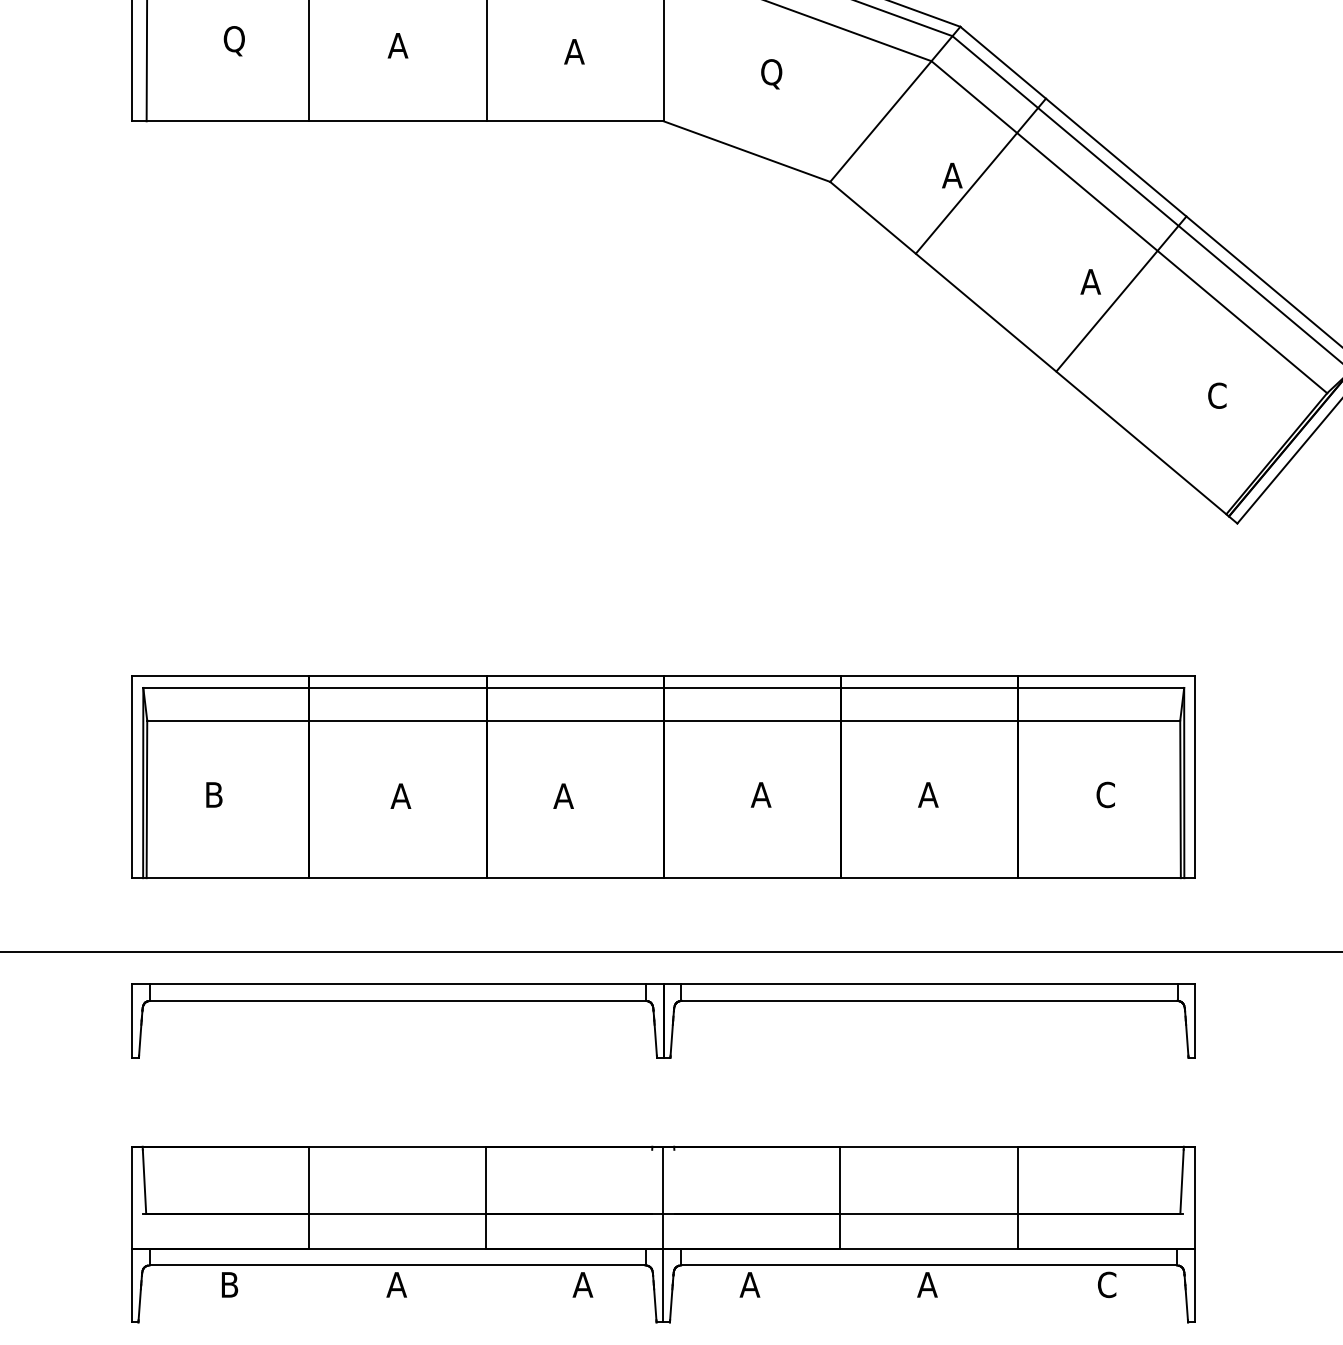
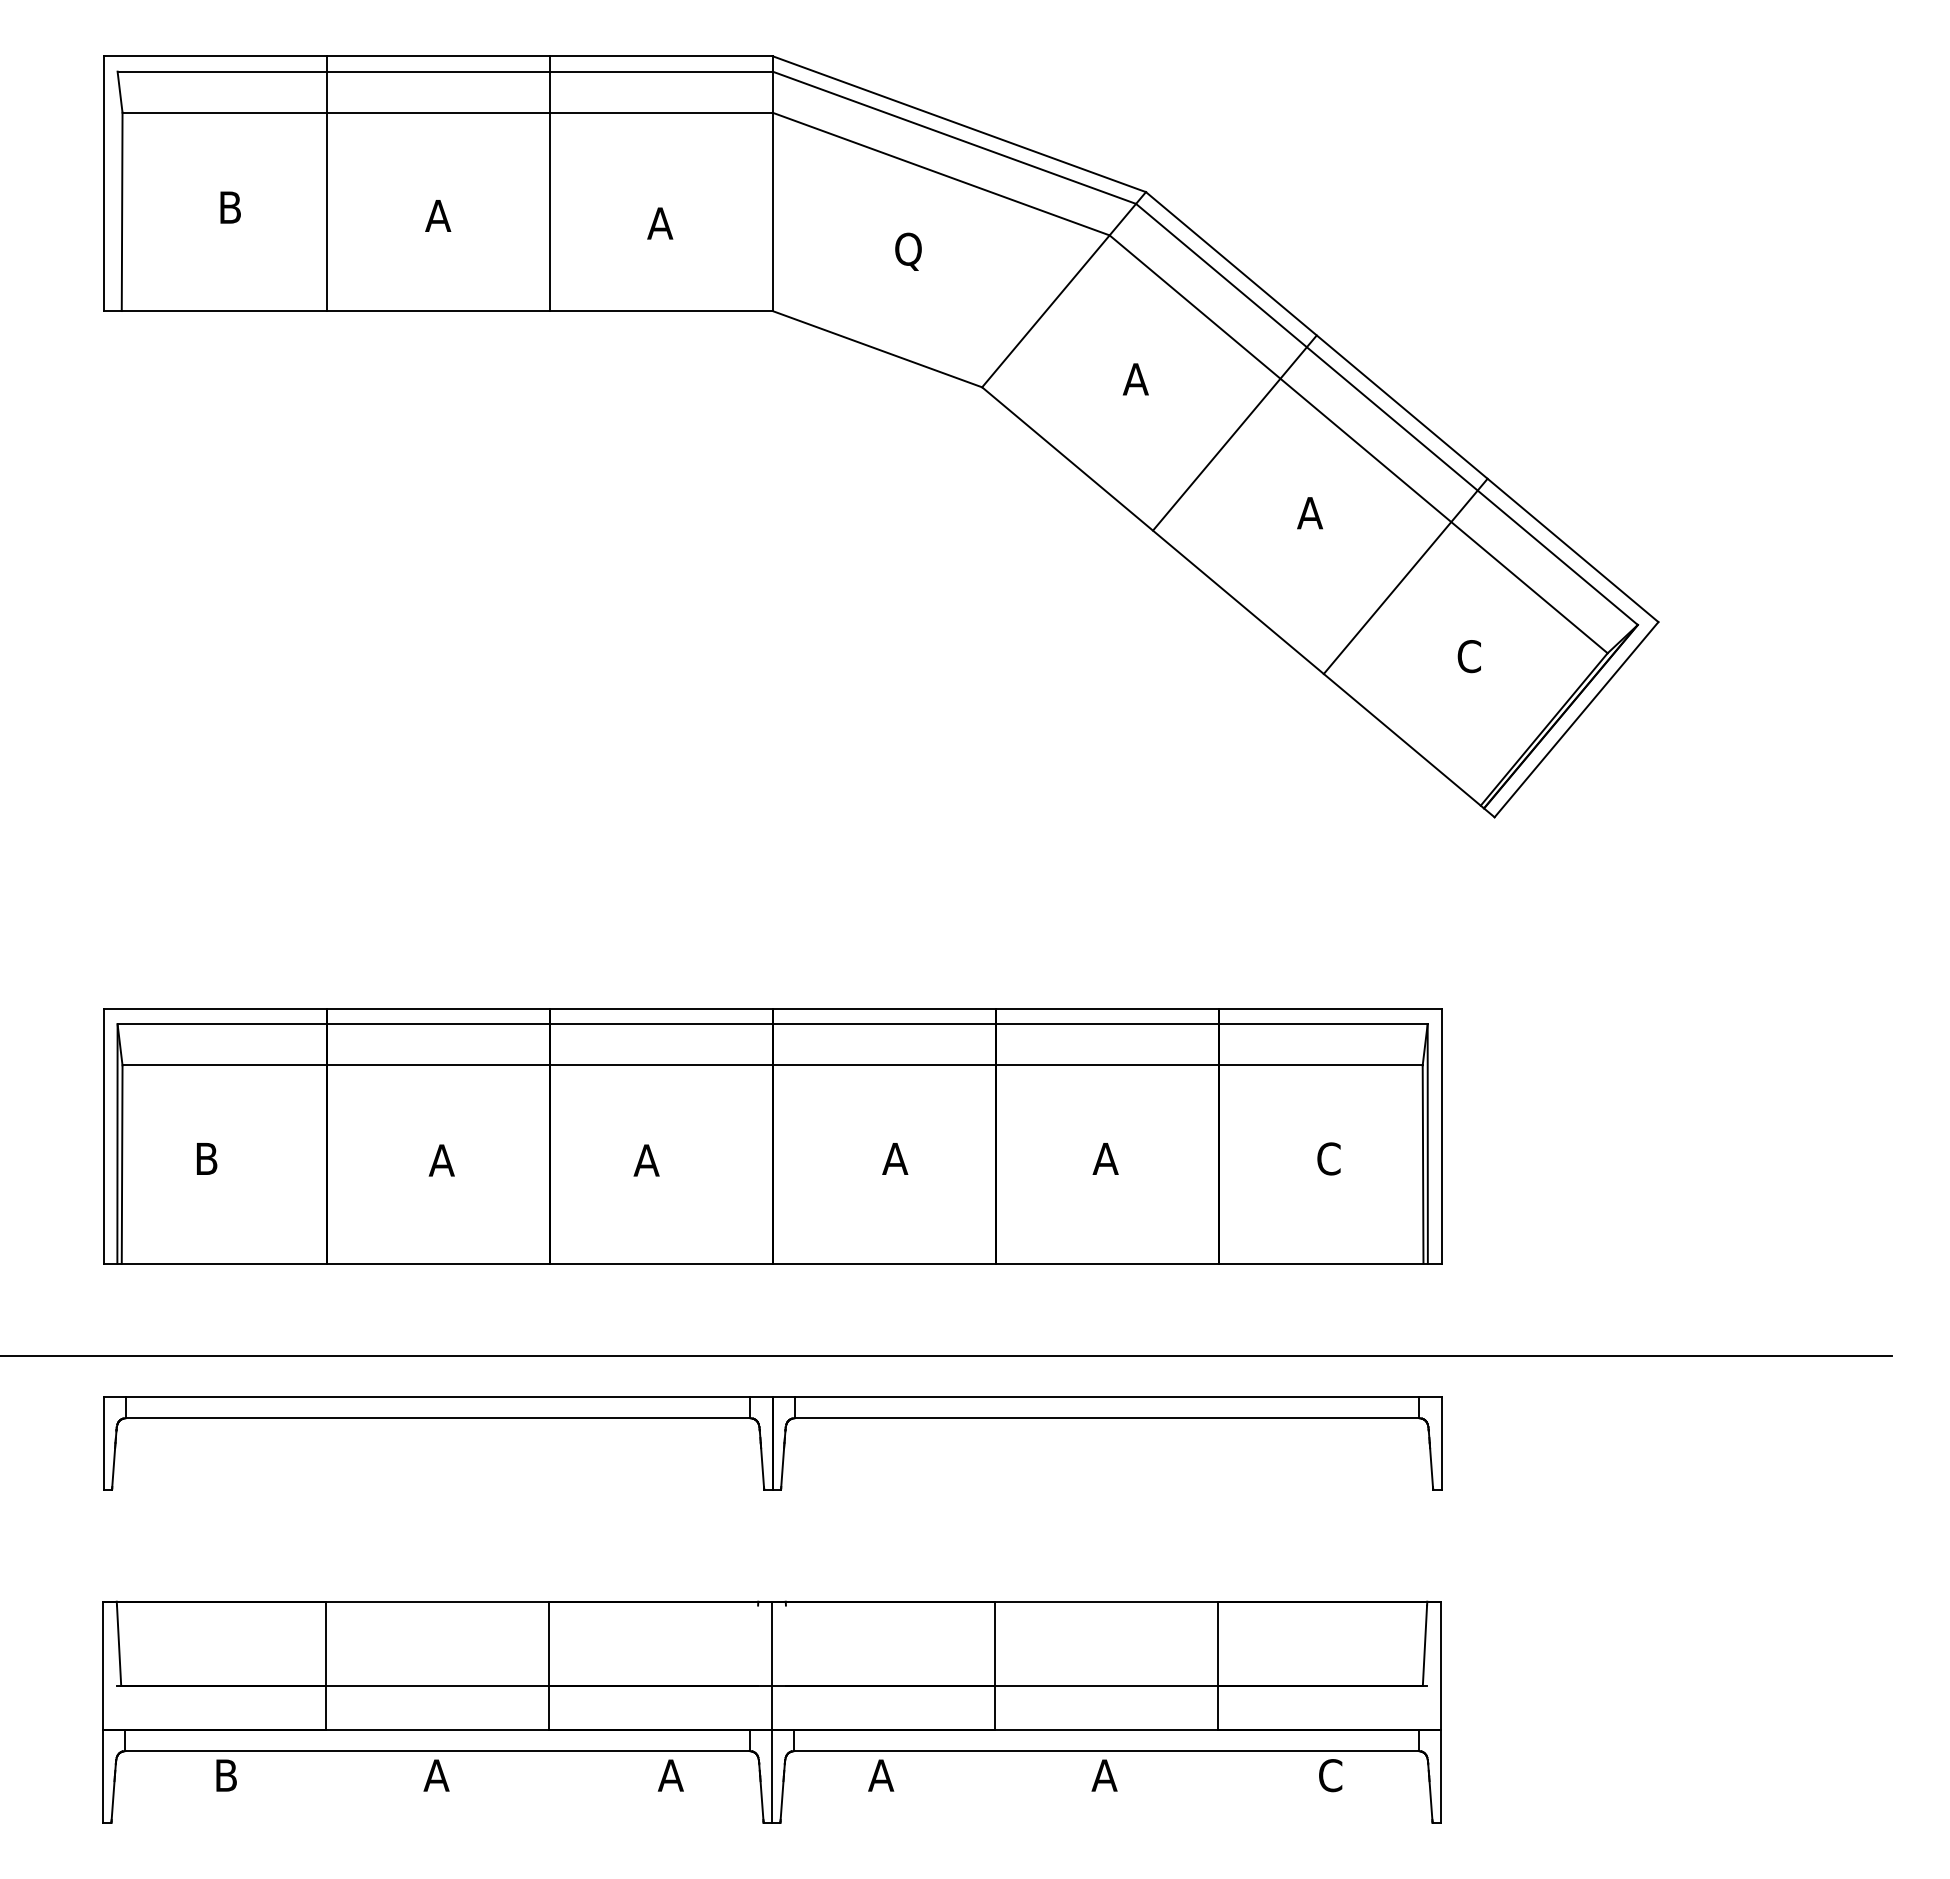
text: (233, 41) -> (231, 210), Q -> B
line: (980, 175) -> (1234, 432), moved
line: (1121, 294) -> (1405, 576), moved

